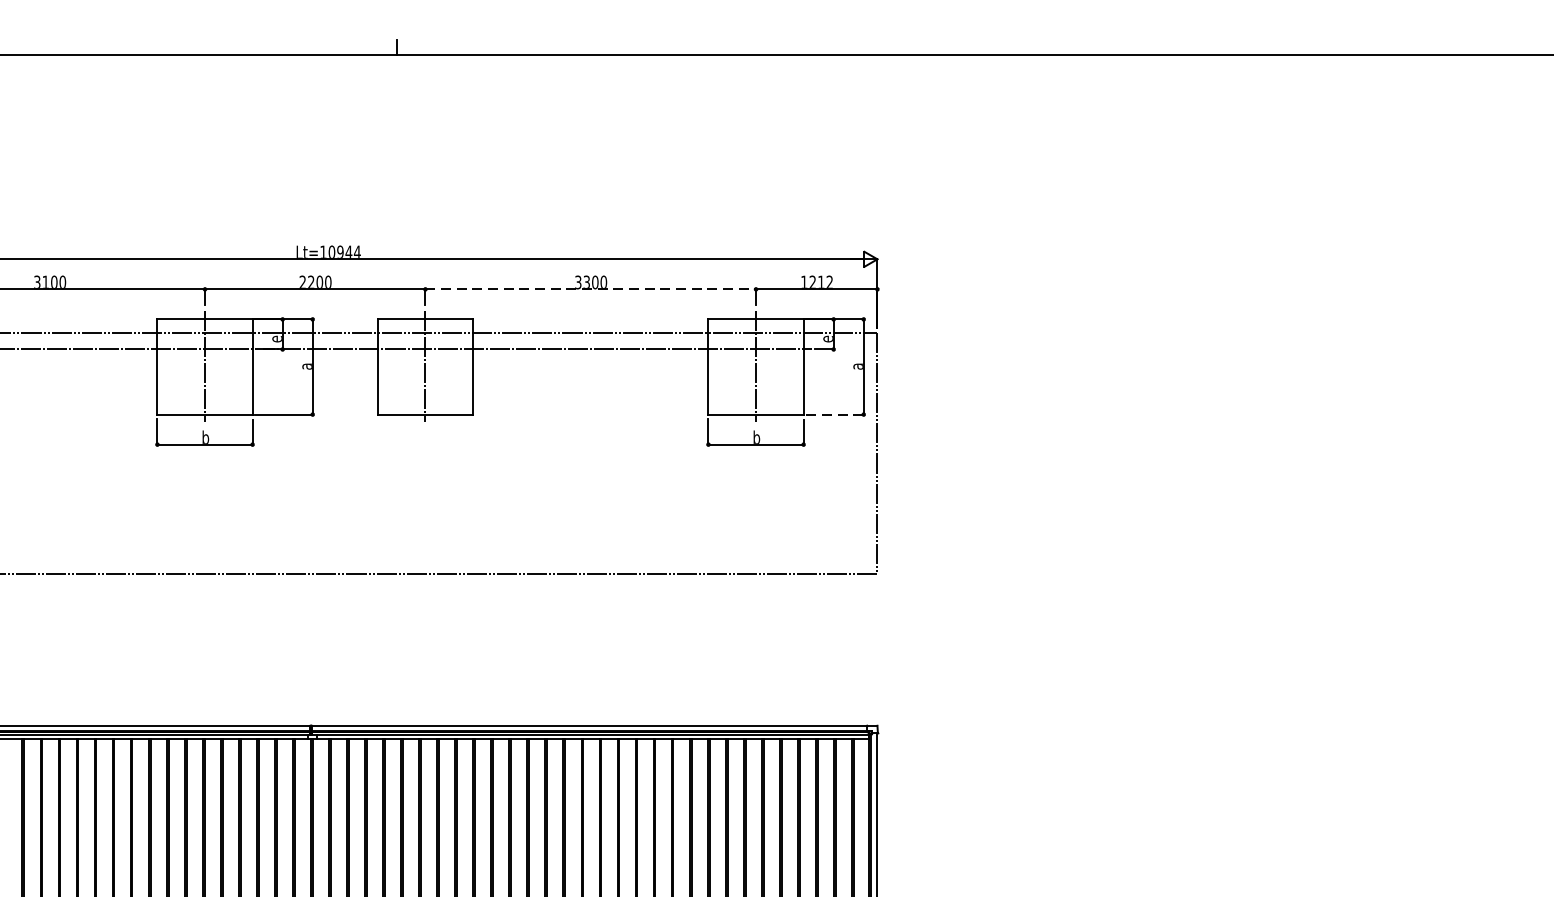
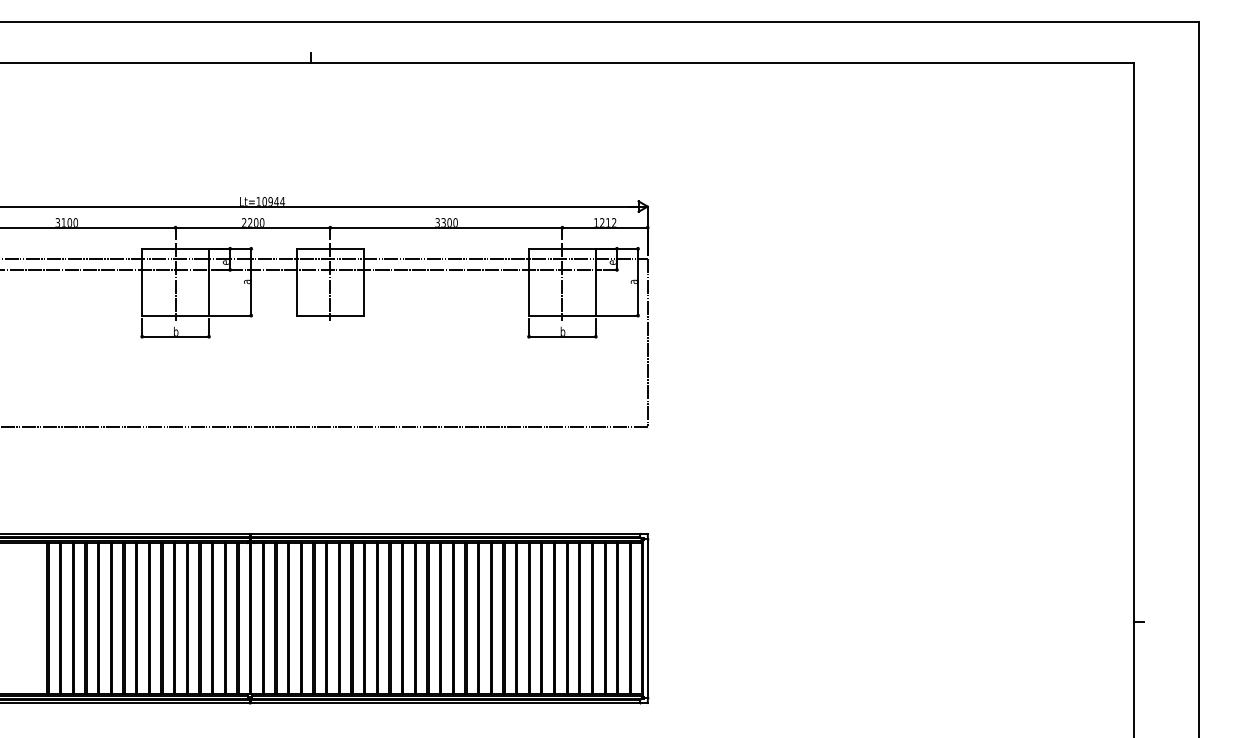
line: (590, 289) -> (446, 227), dashed -> solid
line: (835, 414) -> (618, 315), dashed -> solid

